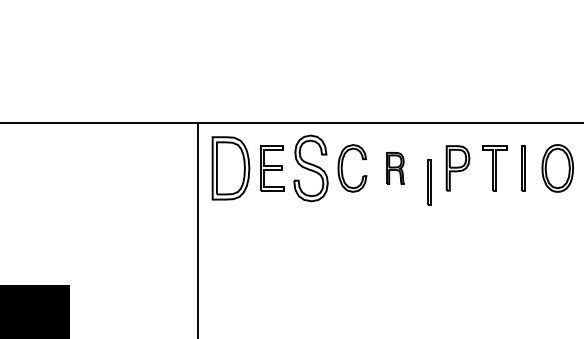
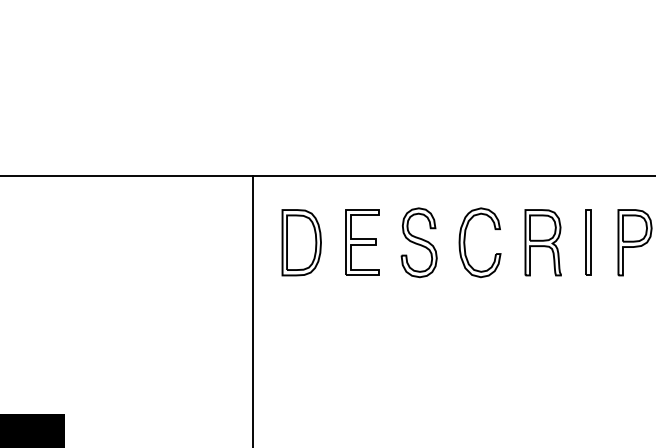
part: (230, 168) -> (301, 242), size x0.71
part: (310, 168) -> (418, 242), size x0.71
part: (395, 168) -> (543, 242), size x1.43
line: (428, 182) -> (587, 242), moved

